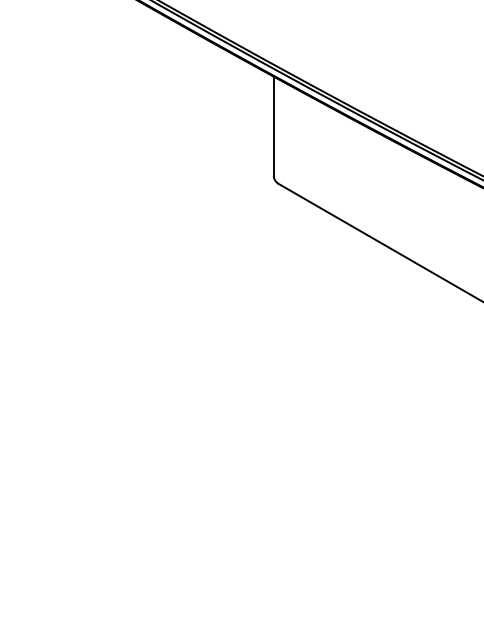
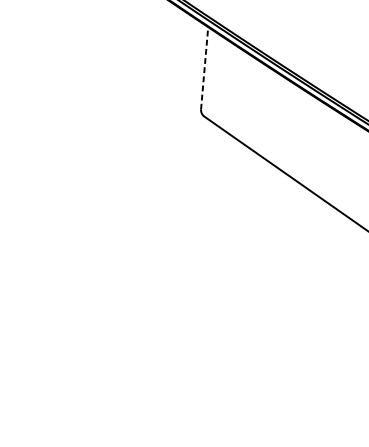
line: (273, 126) -> (204, 68), solid -> dashed

